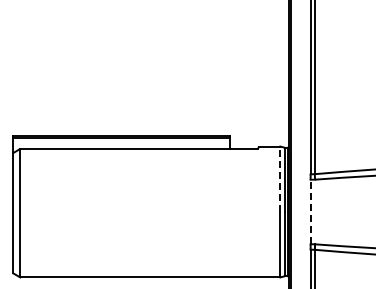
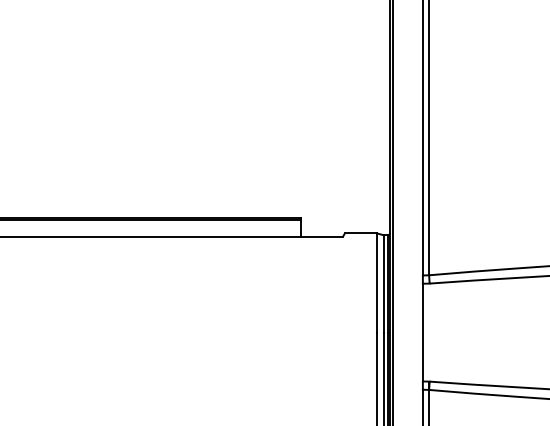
line: (280, 179) -> (377, 283), dashed -> solid
line: (310, 211) -> (422, 331), dashed -> solid

